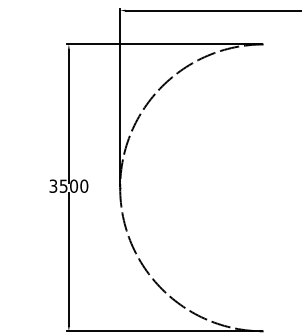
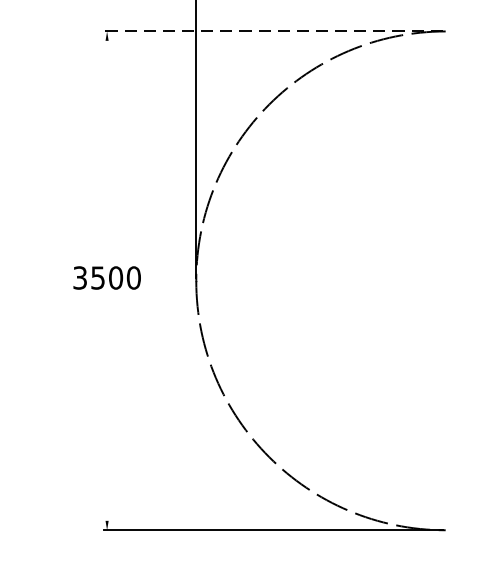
line: (164, 44) -> (273, 31), solid -> dashed
line: (68, 115) -> (106, 154), removed
line: (68, 259) -> (106, 405), removed

